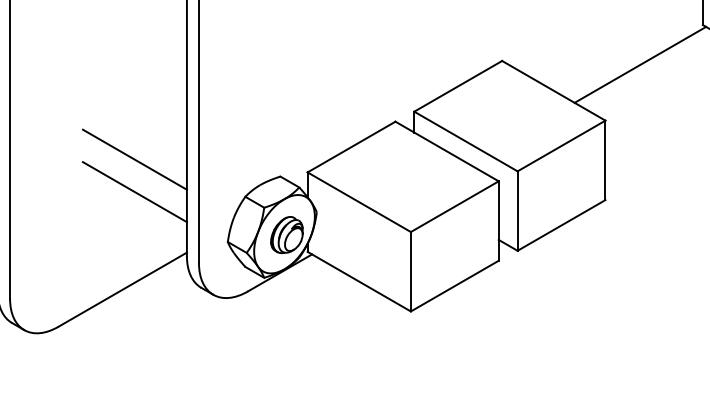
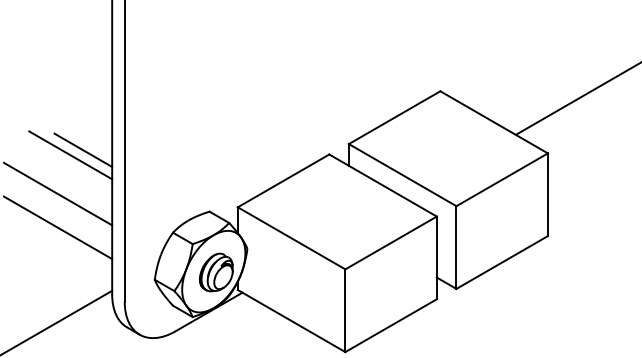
line: (158, 117) -> (82, 150), added
line: (146, 122) -> (70, 155), added

